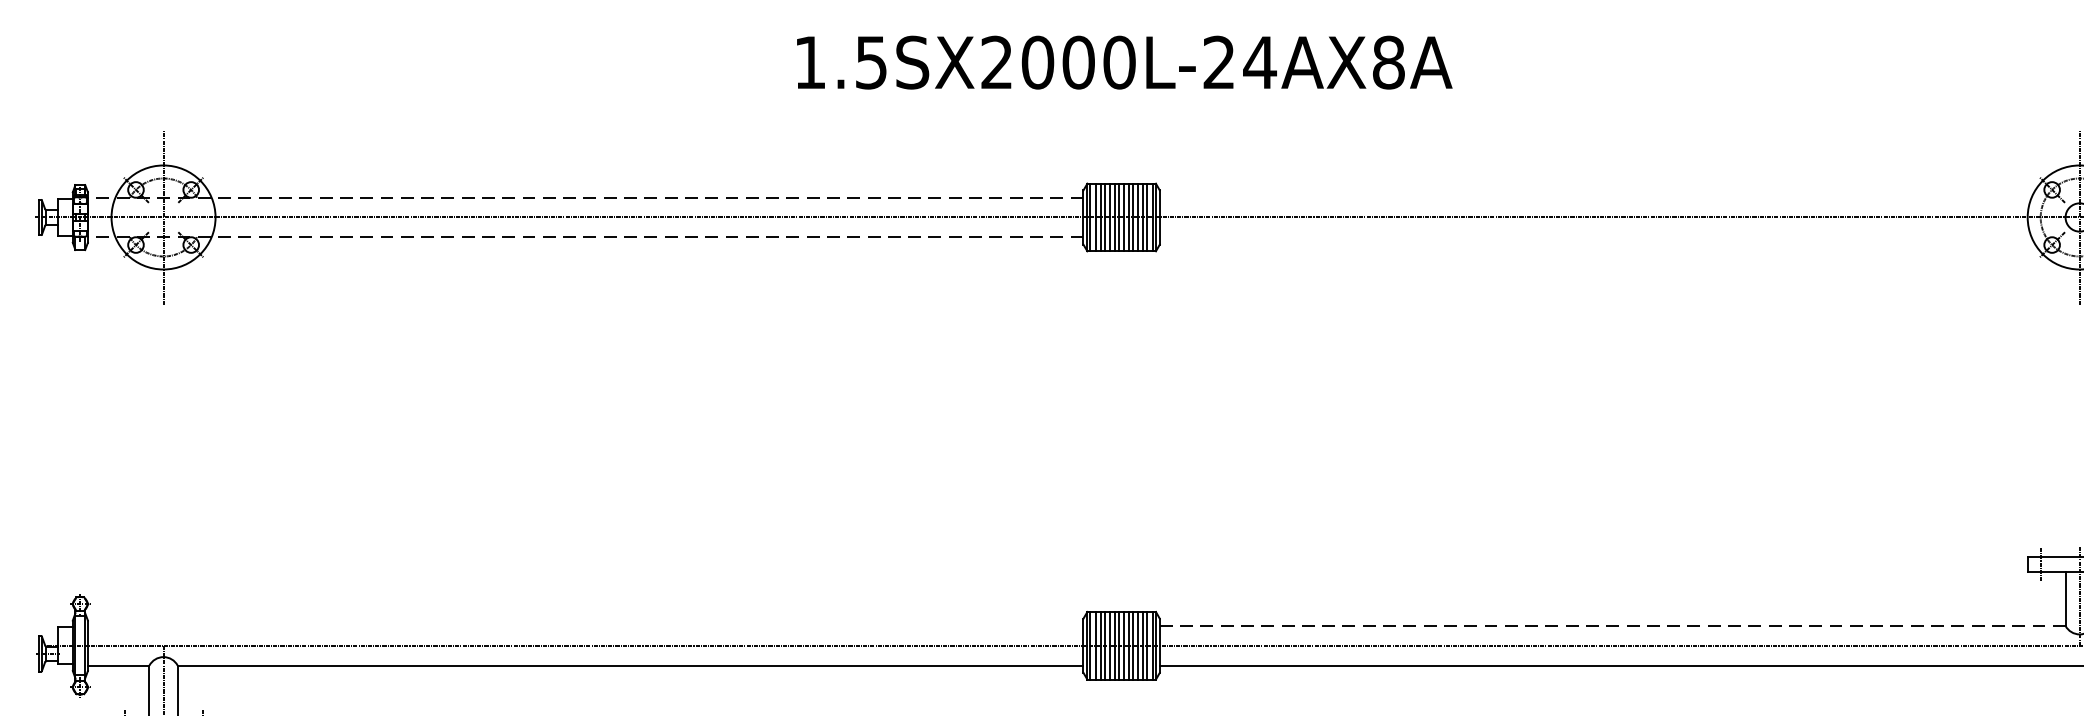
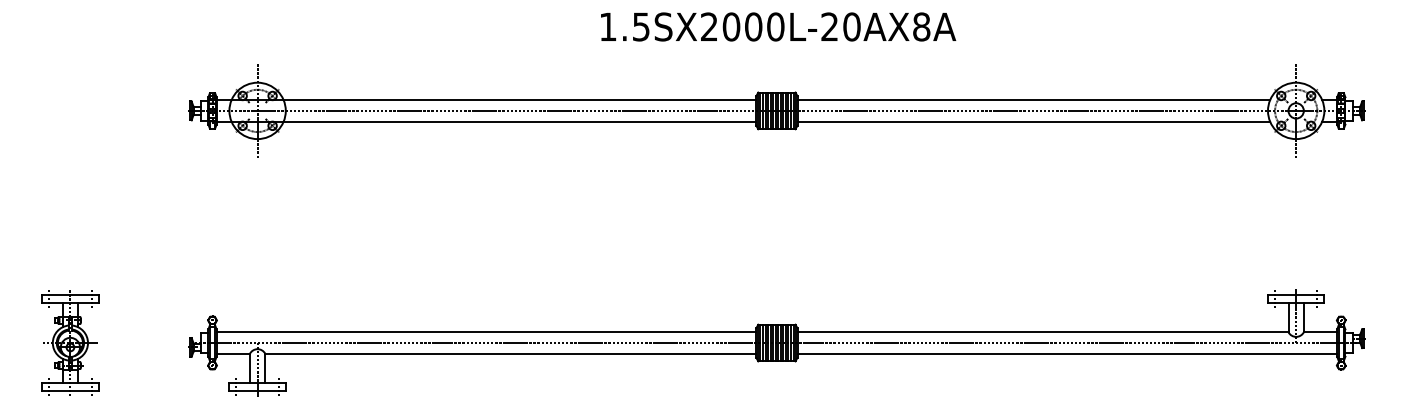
text: (1259, 61) -> (851, 26), 1.5SX2000L-24AX8A -> 1.5SX2000L-20AX8A
line: (585, 198) -> (486, 100), dashed -> solid
line: (1595, 198) -> (1033, 100), added
line: (585, 237) -> (486, 121), dashed -> solid
line: (1595, 237) -> (1033, 121), added
line: (585, 626) -> (486, 332), added
line: (1613, 626) -> (1043, 332), dashed -> solid

